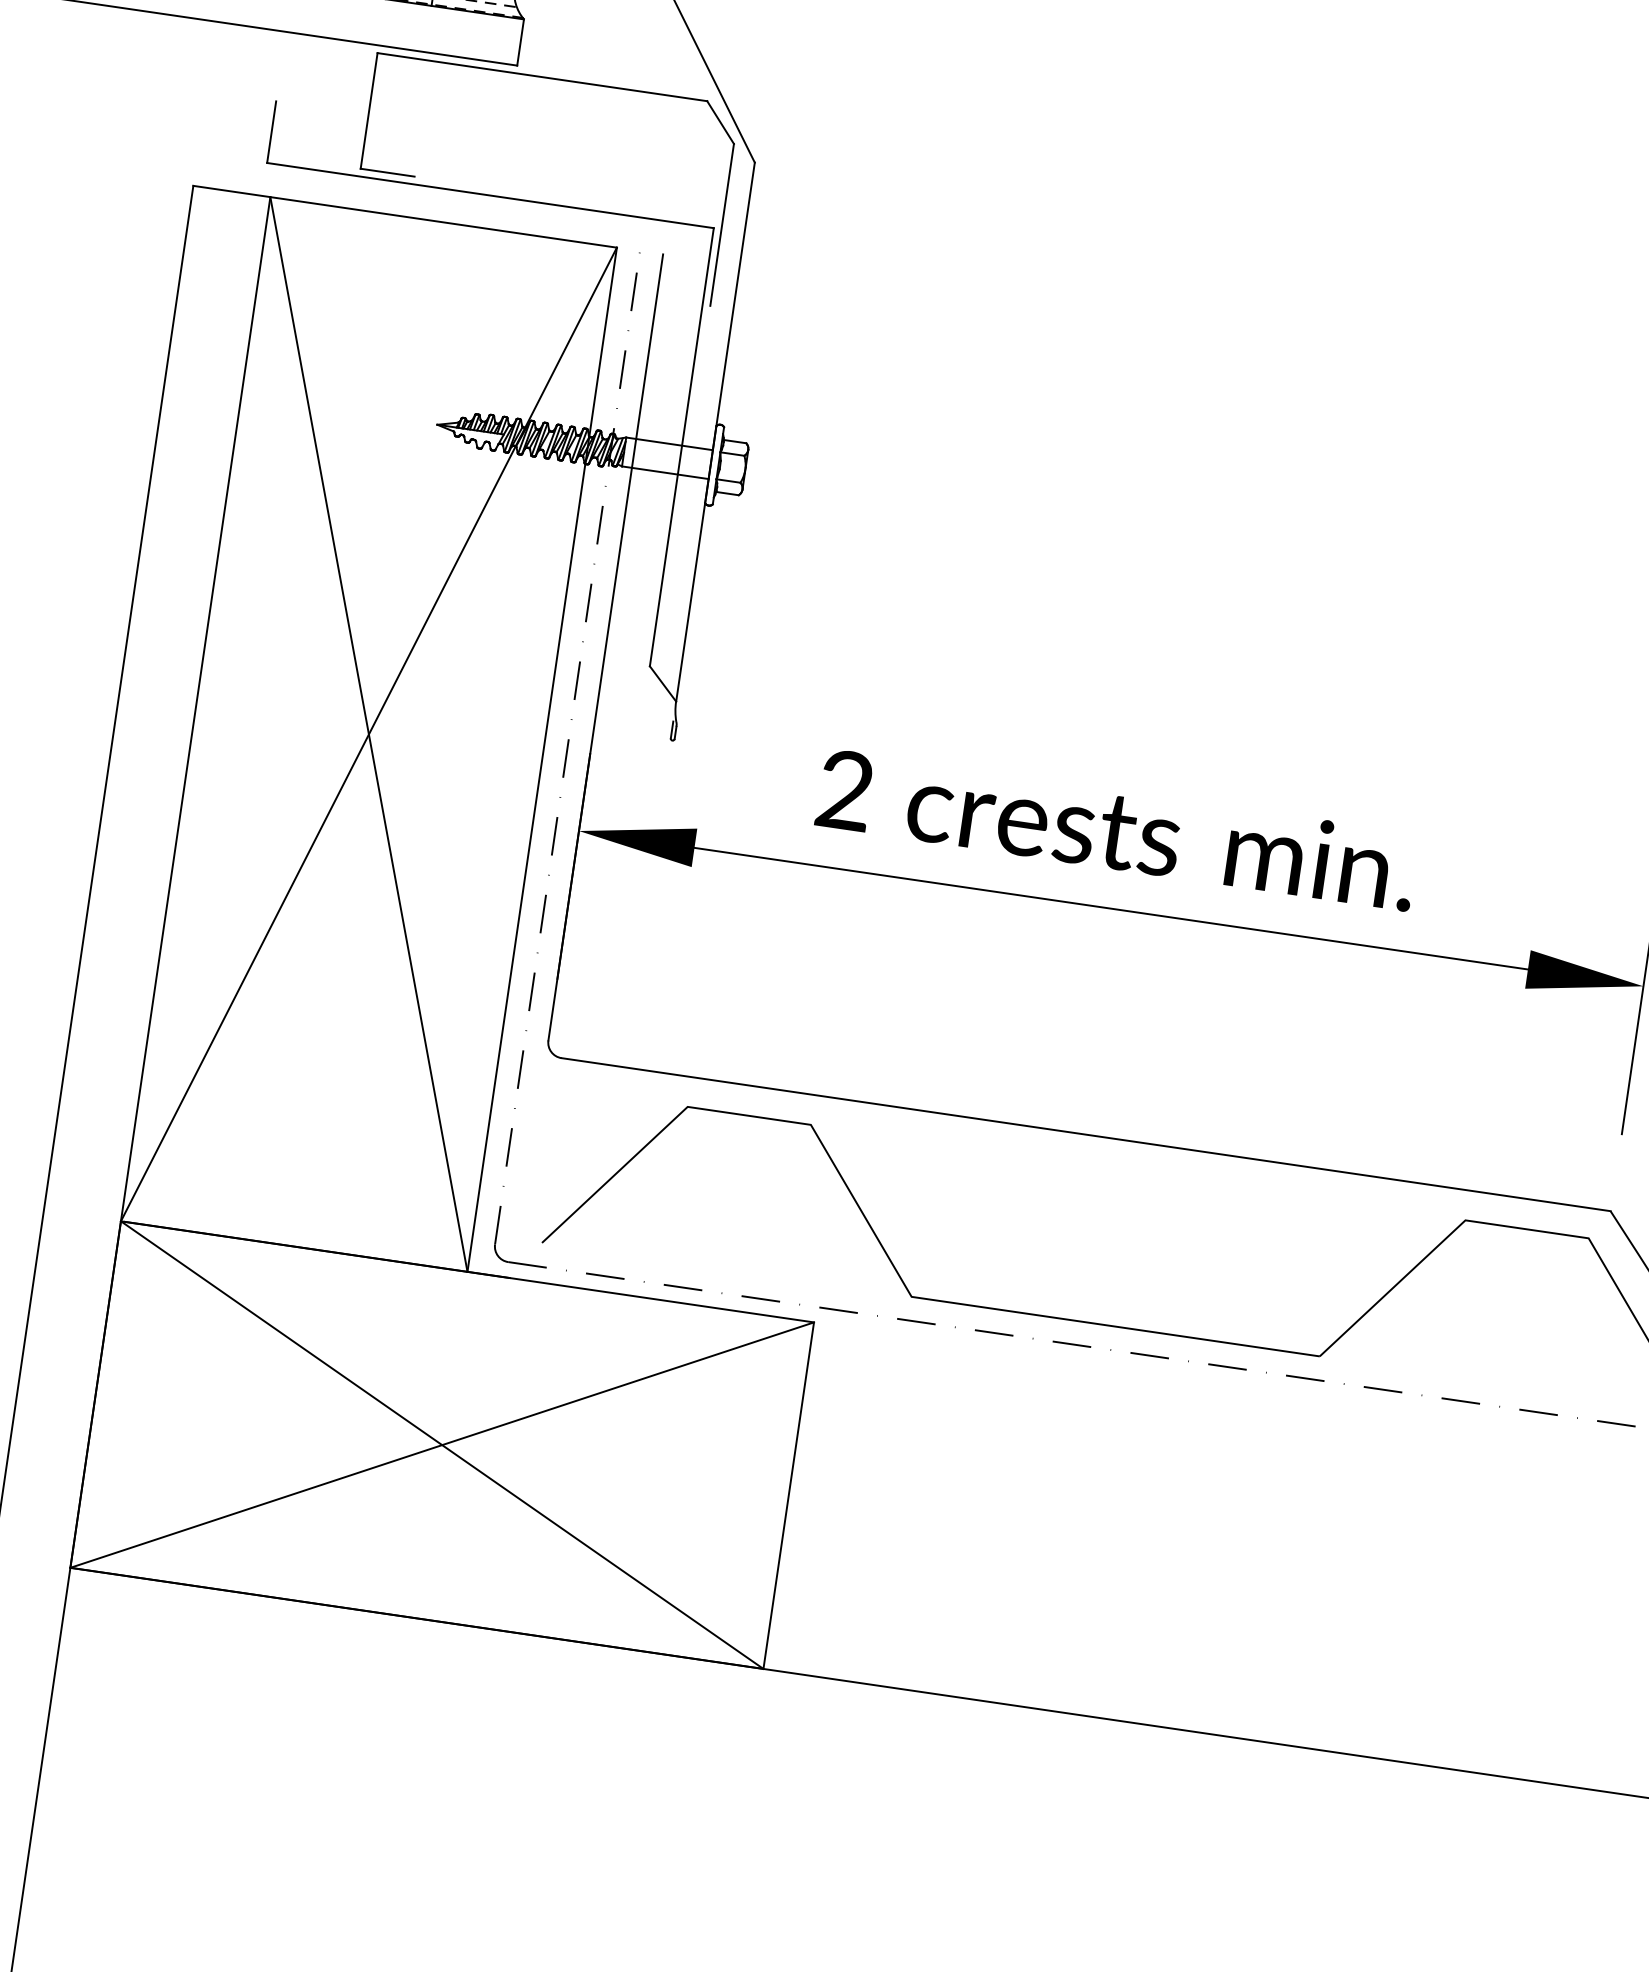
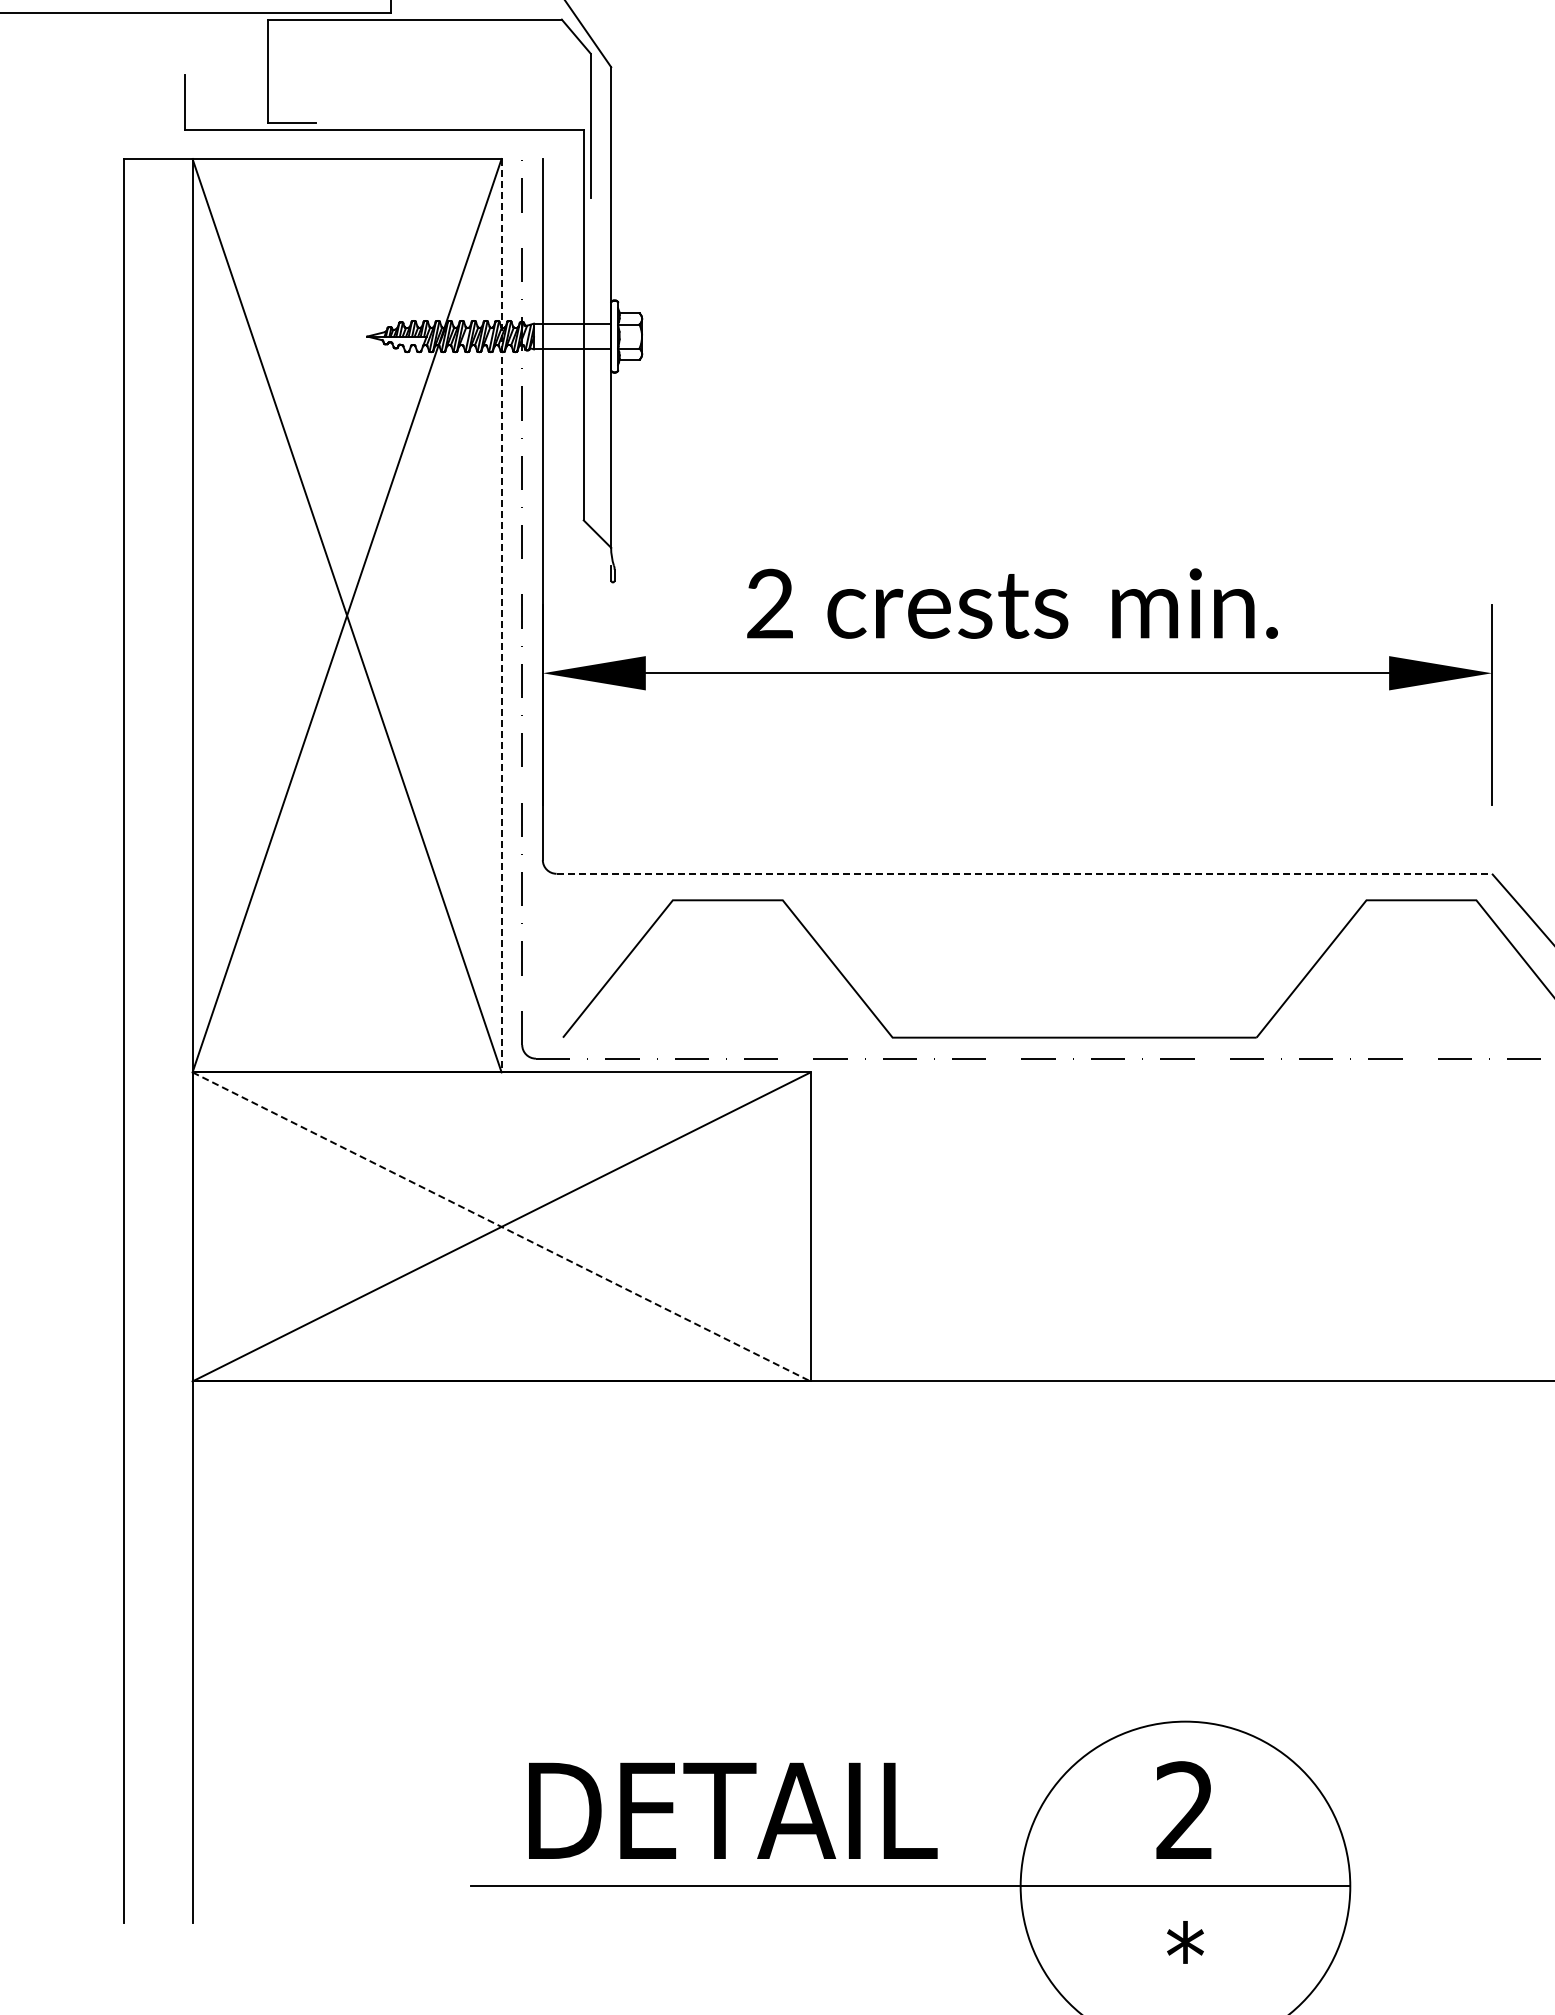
line: (542, 759) -> (501, 615), solid -> dashed
line: (1086, 1134) -> (1024, 873), solid -> dashed
line: (442, 1444) -> (501, 1226), solid -> dashed

